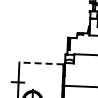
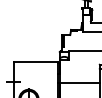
line: (40, 63) -> (35, 61), dashed -> solid

